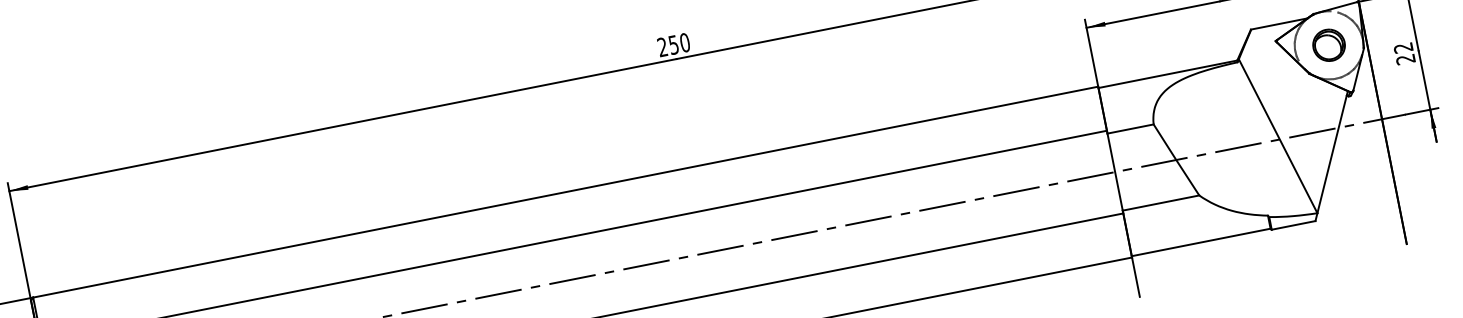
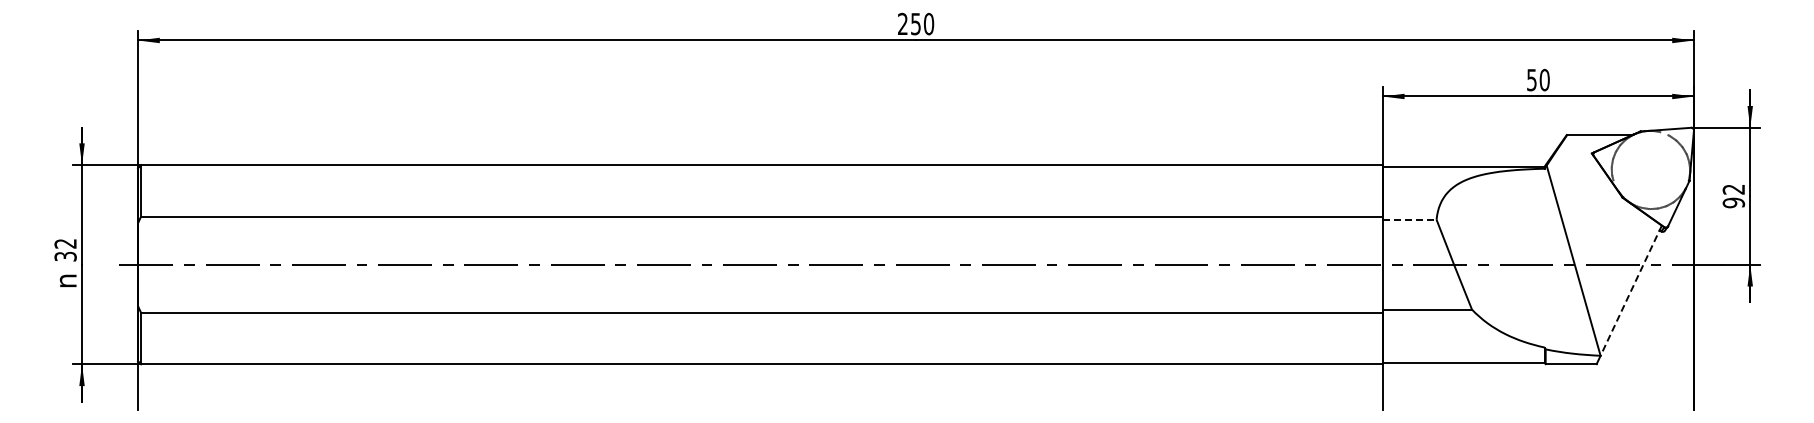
part: (1328, 44) -> (1650, 169), removed
text: (1405, 59) -> (1733, 202), 22 -> 92
line: (1130, 128) -> (1409, 219), solid -> dashed
line: (1332, 151) -> (1631, 290), solid -> dashed

